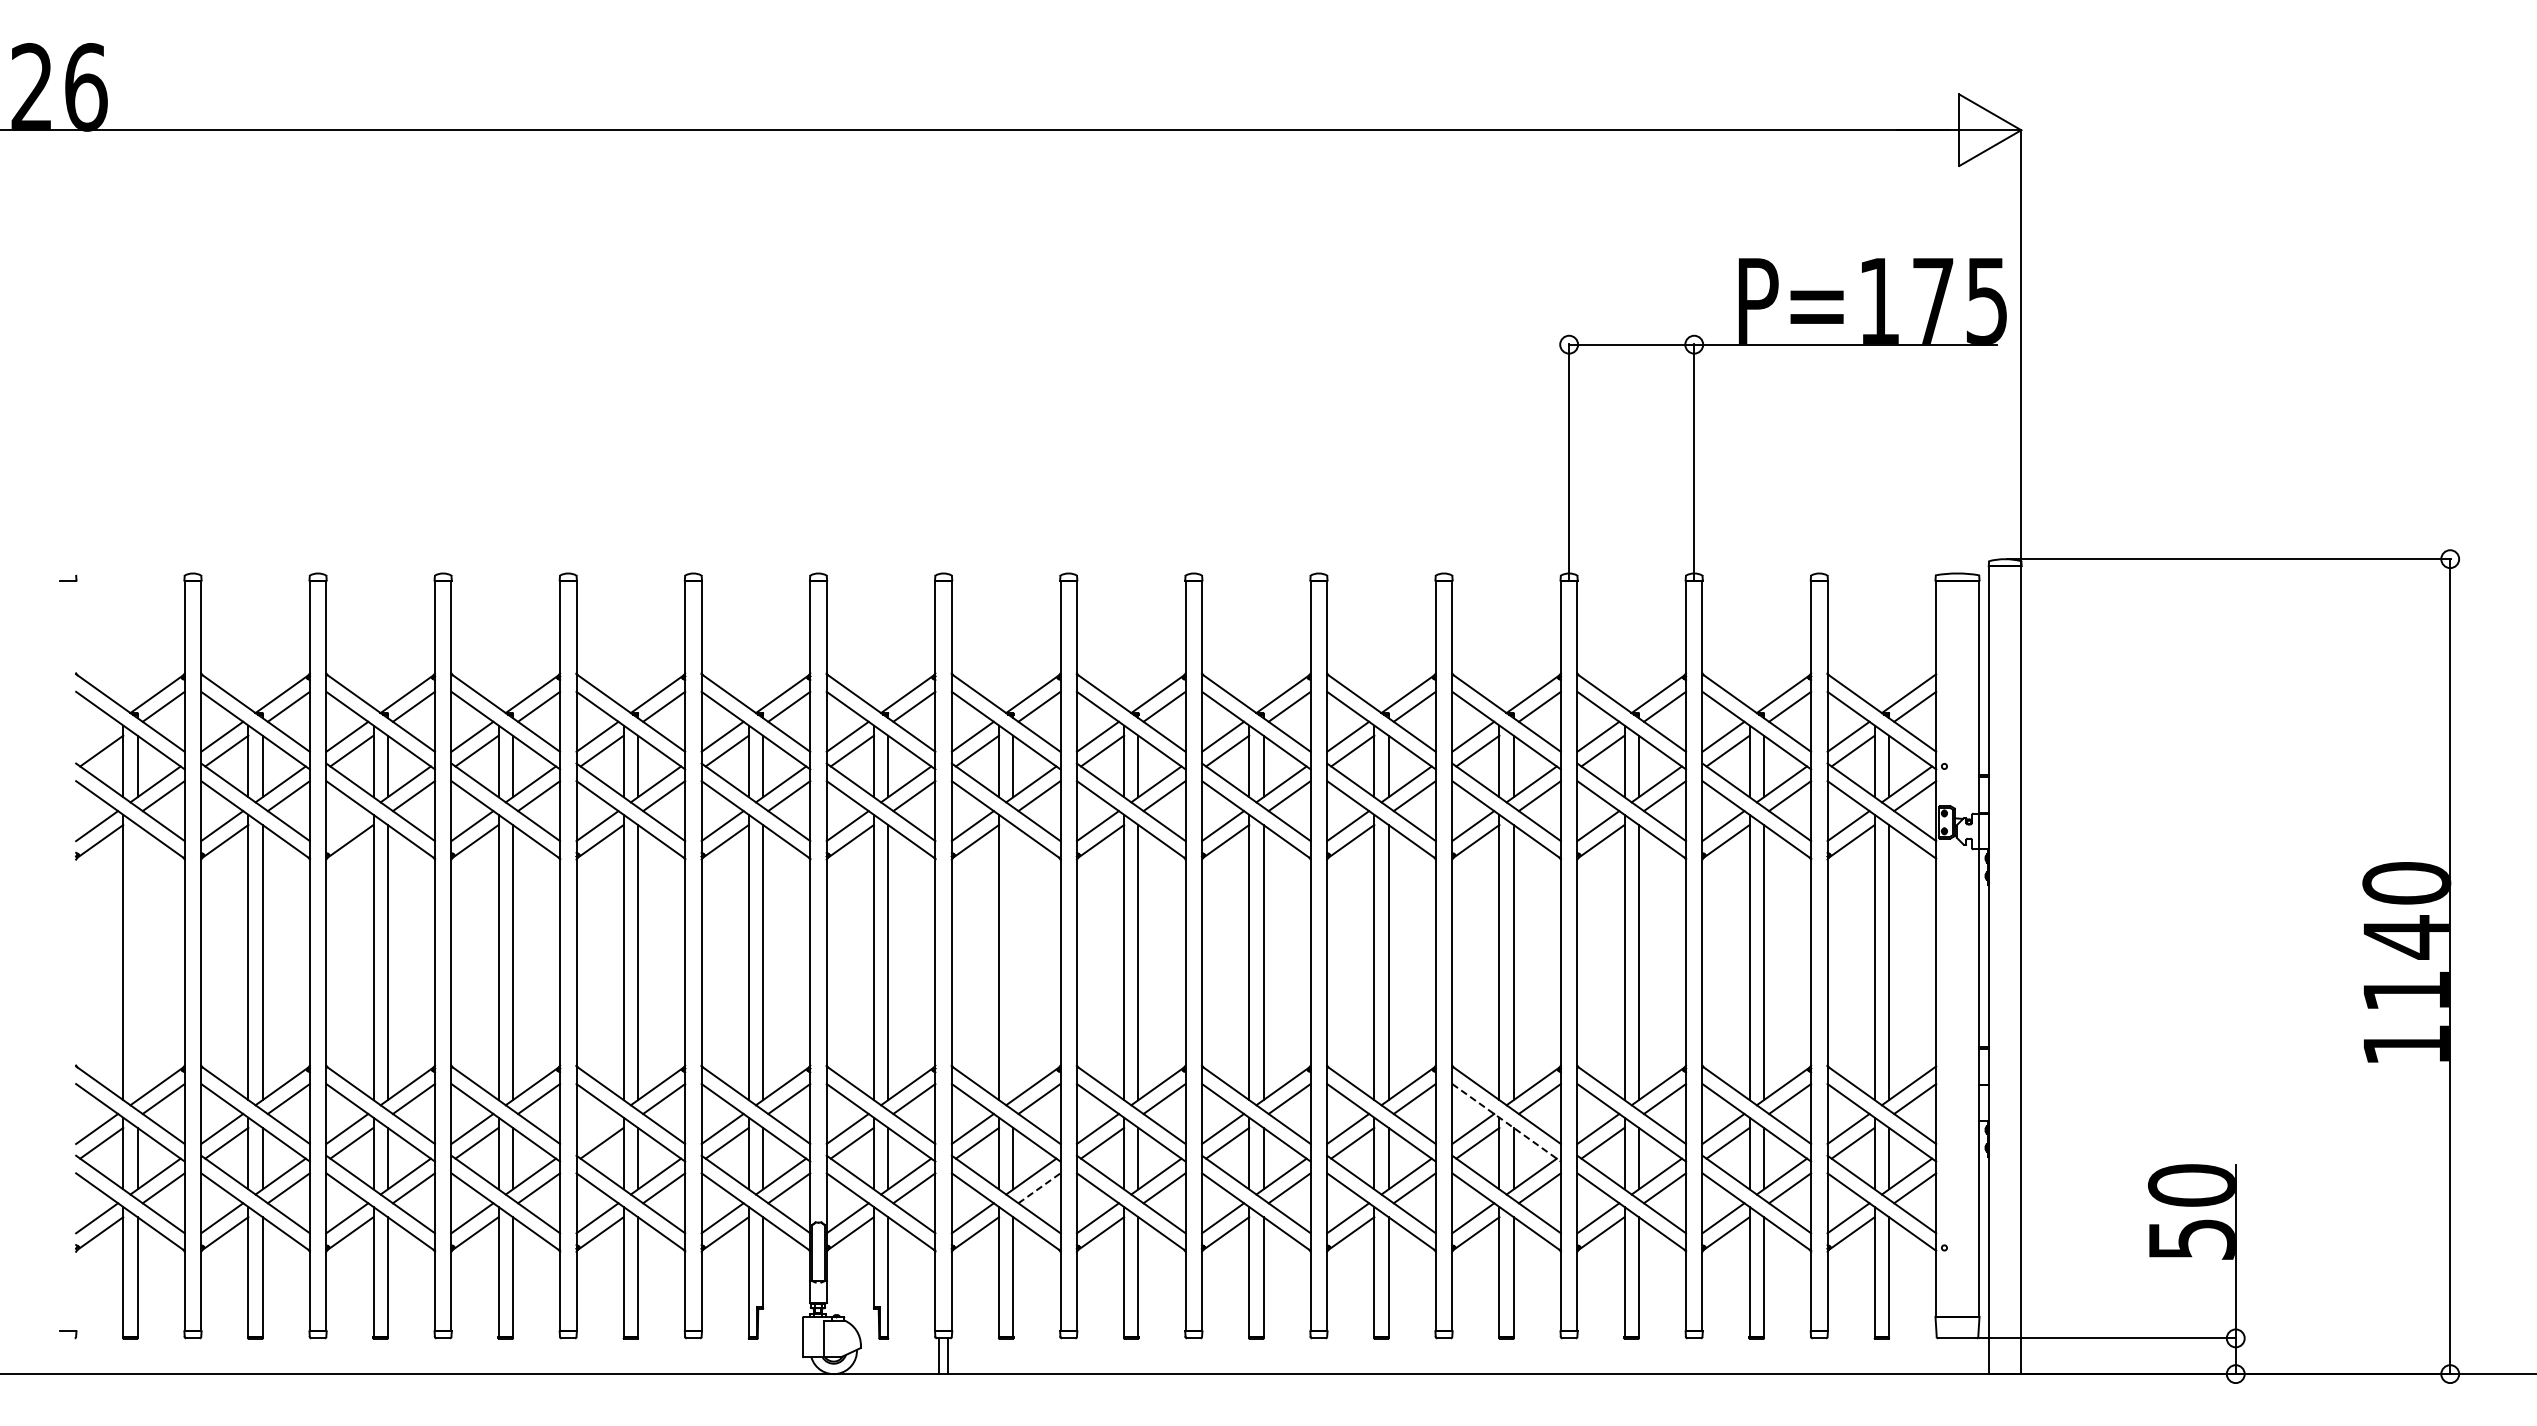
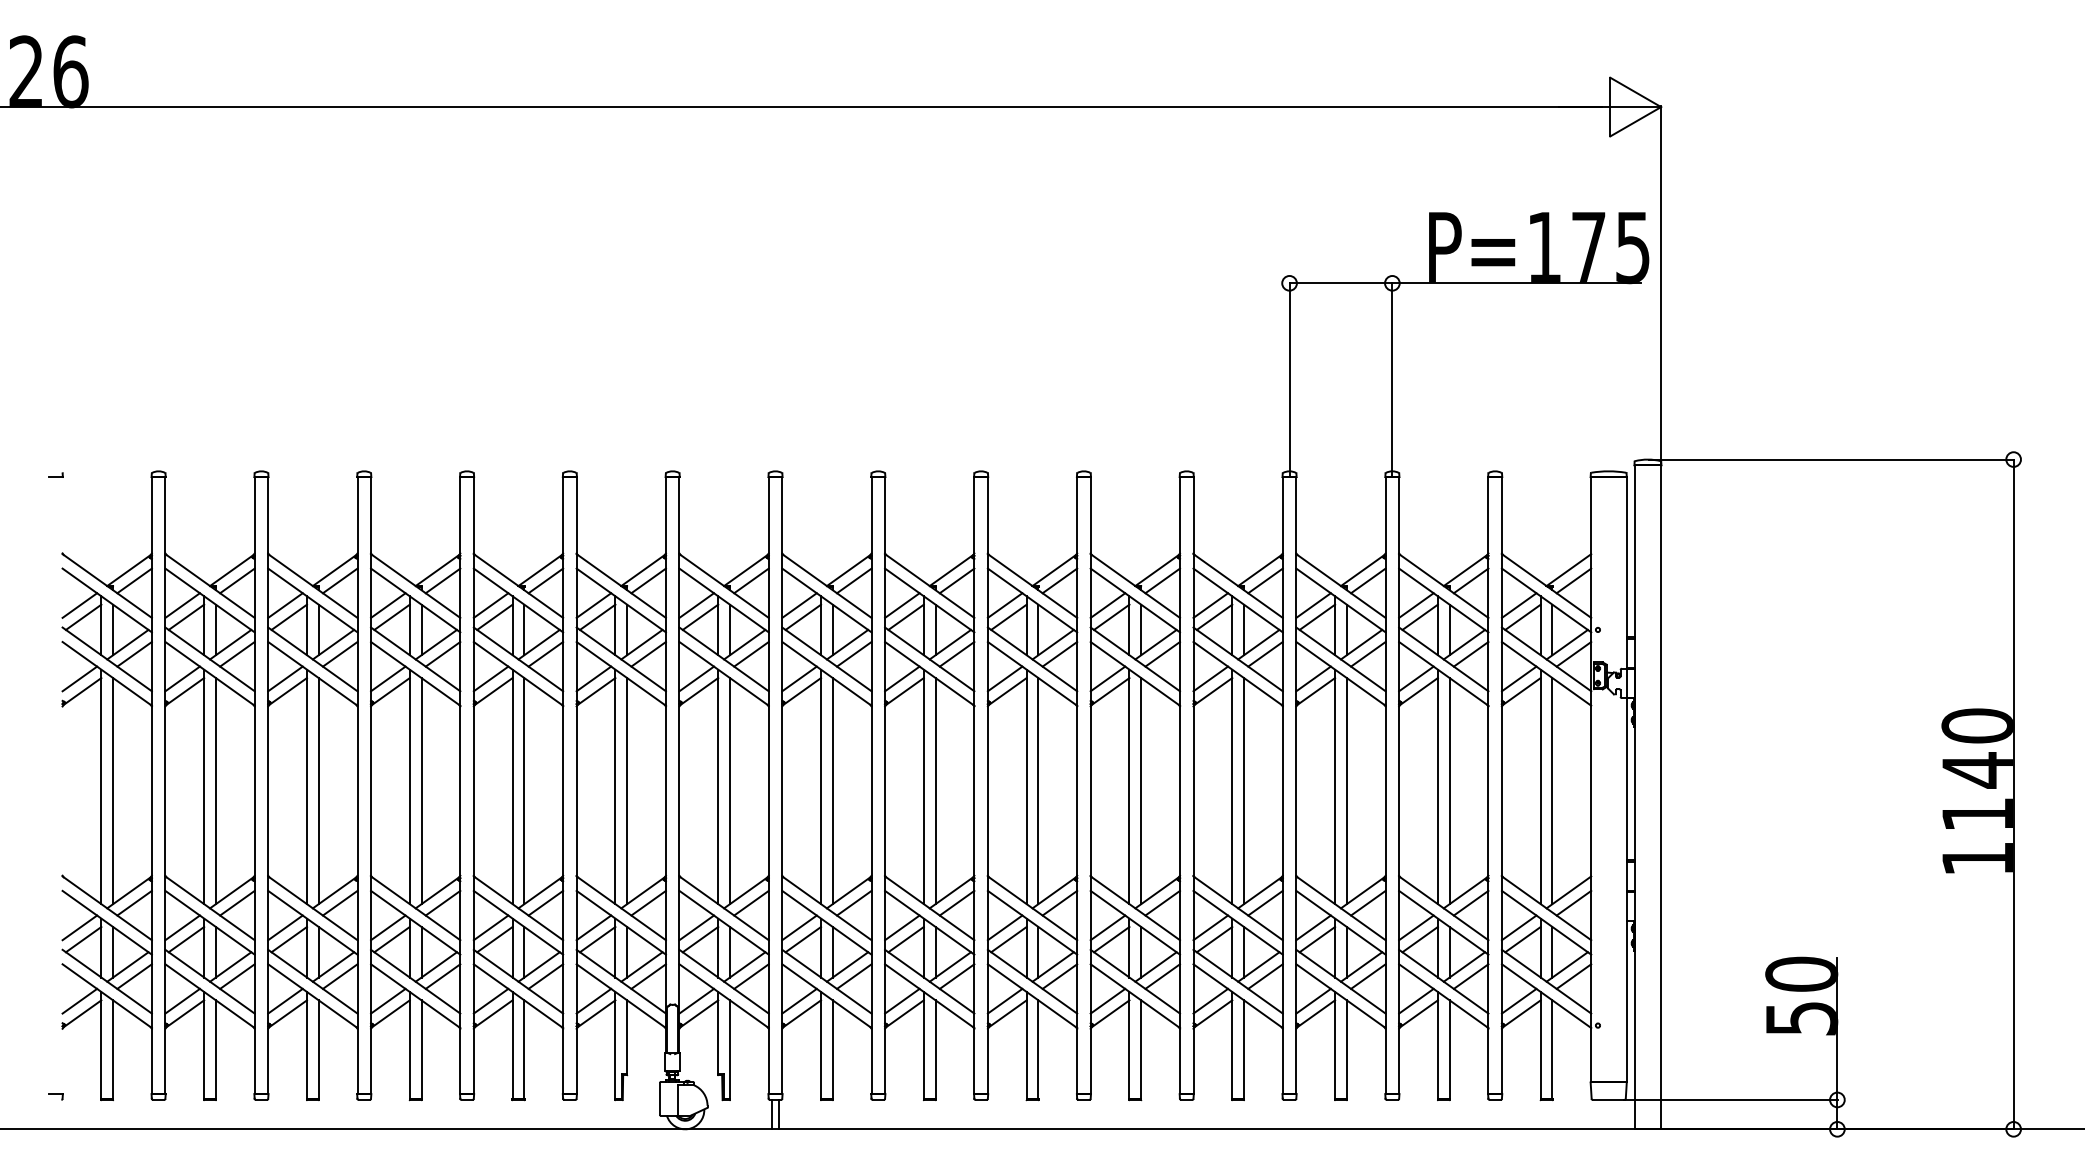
line: (97, 736) -> (80, 605), added
line: (347, 826) -> (285, 679), added
line: (137, 962) -> (113, 791), added
line: (1013, 962) -> (832, 791), added
line: (1506, 1122) -> (1238, 922), dashed -> solid
line: (597, 1128) -> (491, 927), added
line: (1039, 1188) -> (854, 976), dashed -> solid

